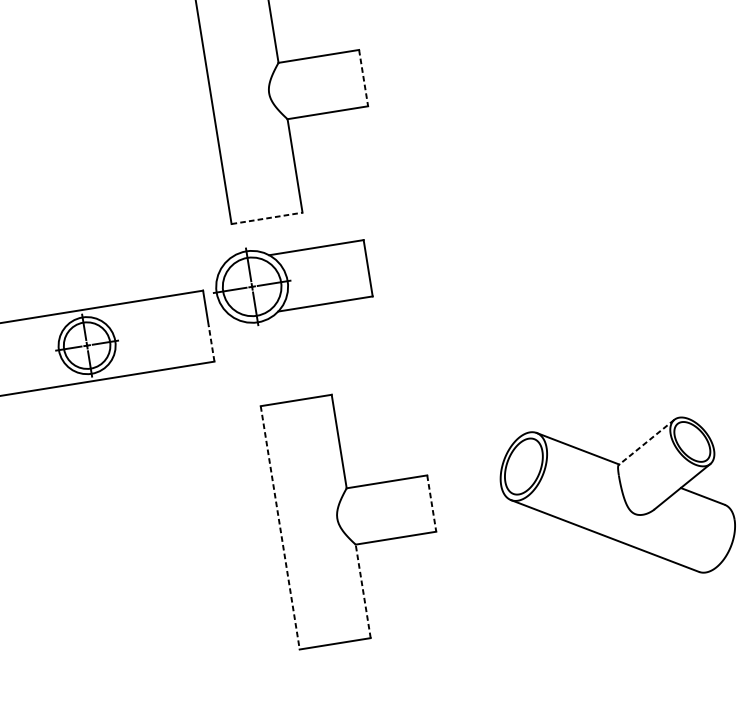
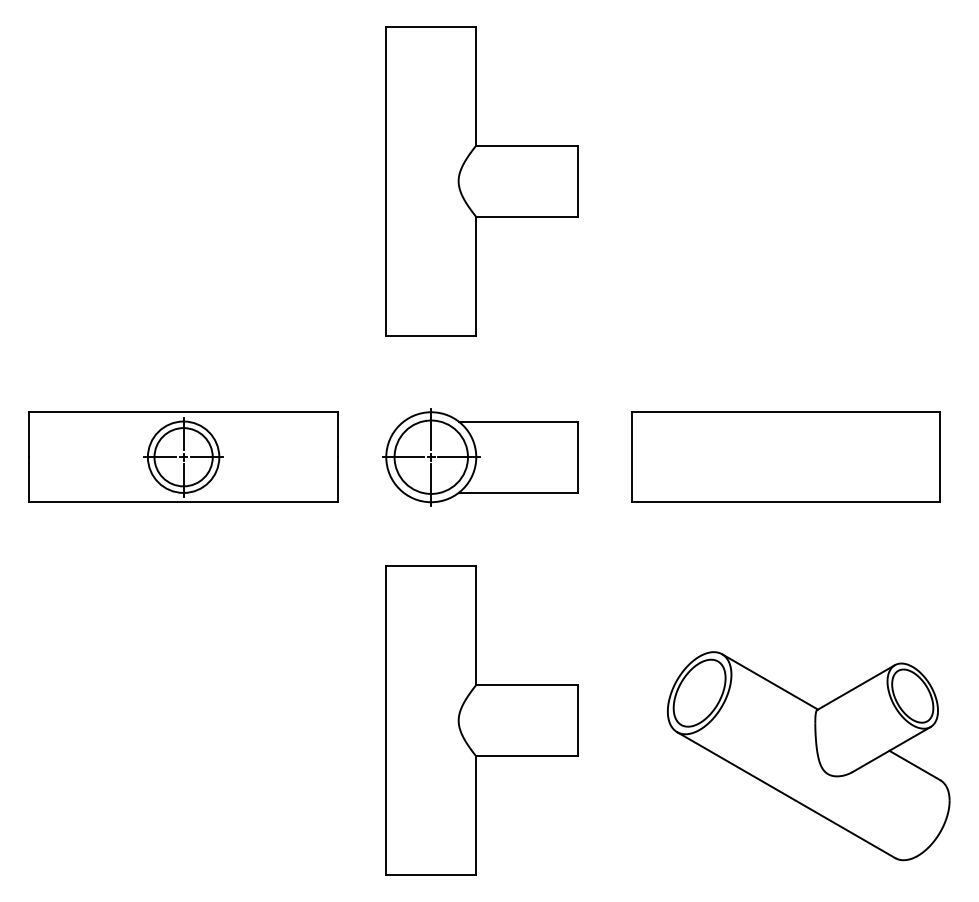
line: (363, 78) -> (578, 181), dashed -> solid
line: (267, 218) -> (431, 335), dashed -> solid
part: (561, 269) -> (785, 456), added
part: (291, 280) -> (480, 457), moved
line: (211, 343) -> (337, 479), dashed -> solid
line: (646, 442) -> (856, 687), dashed -> solid
line: (431, 503) -> (578, 720), dashed -> solid
line: (280, 528) -> (386, 721), dashed -> solid
line: (363, 591) -> (476, 815), dashed -> solid

